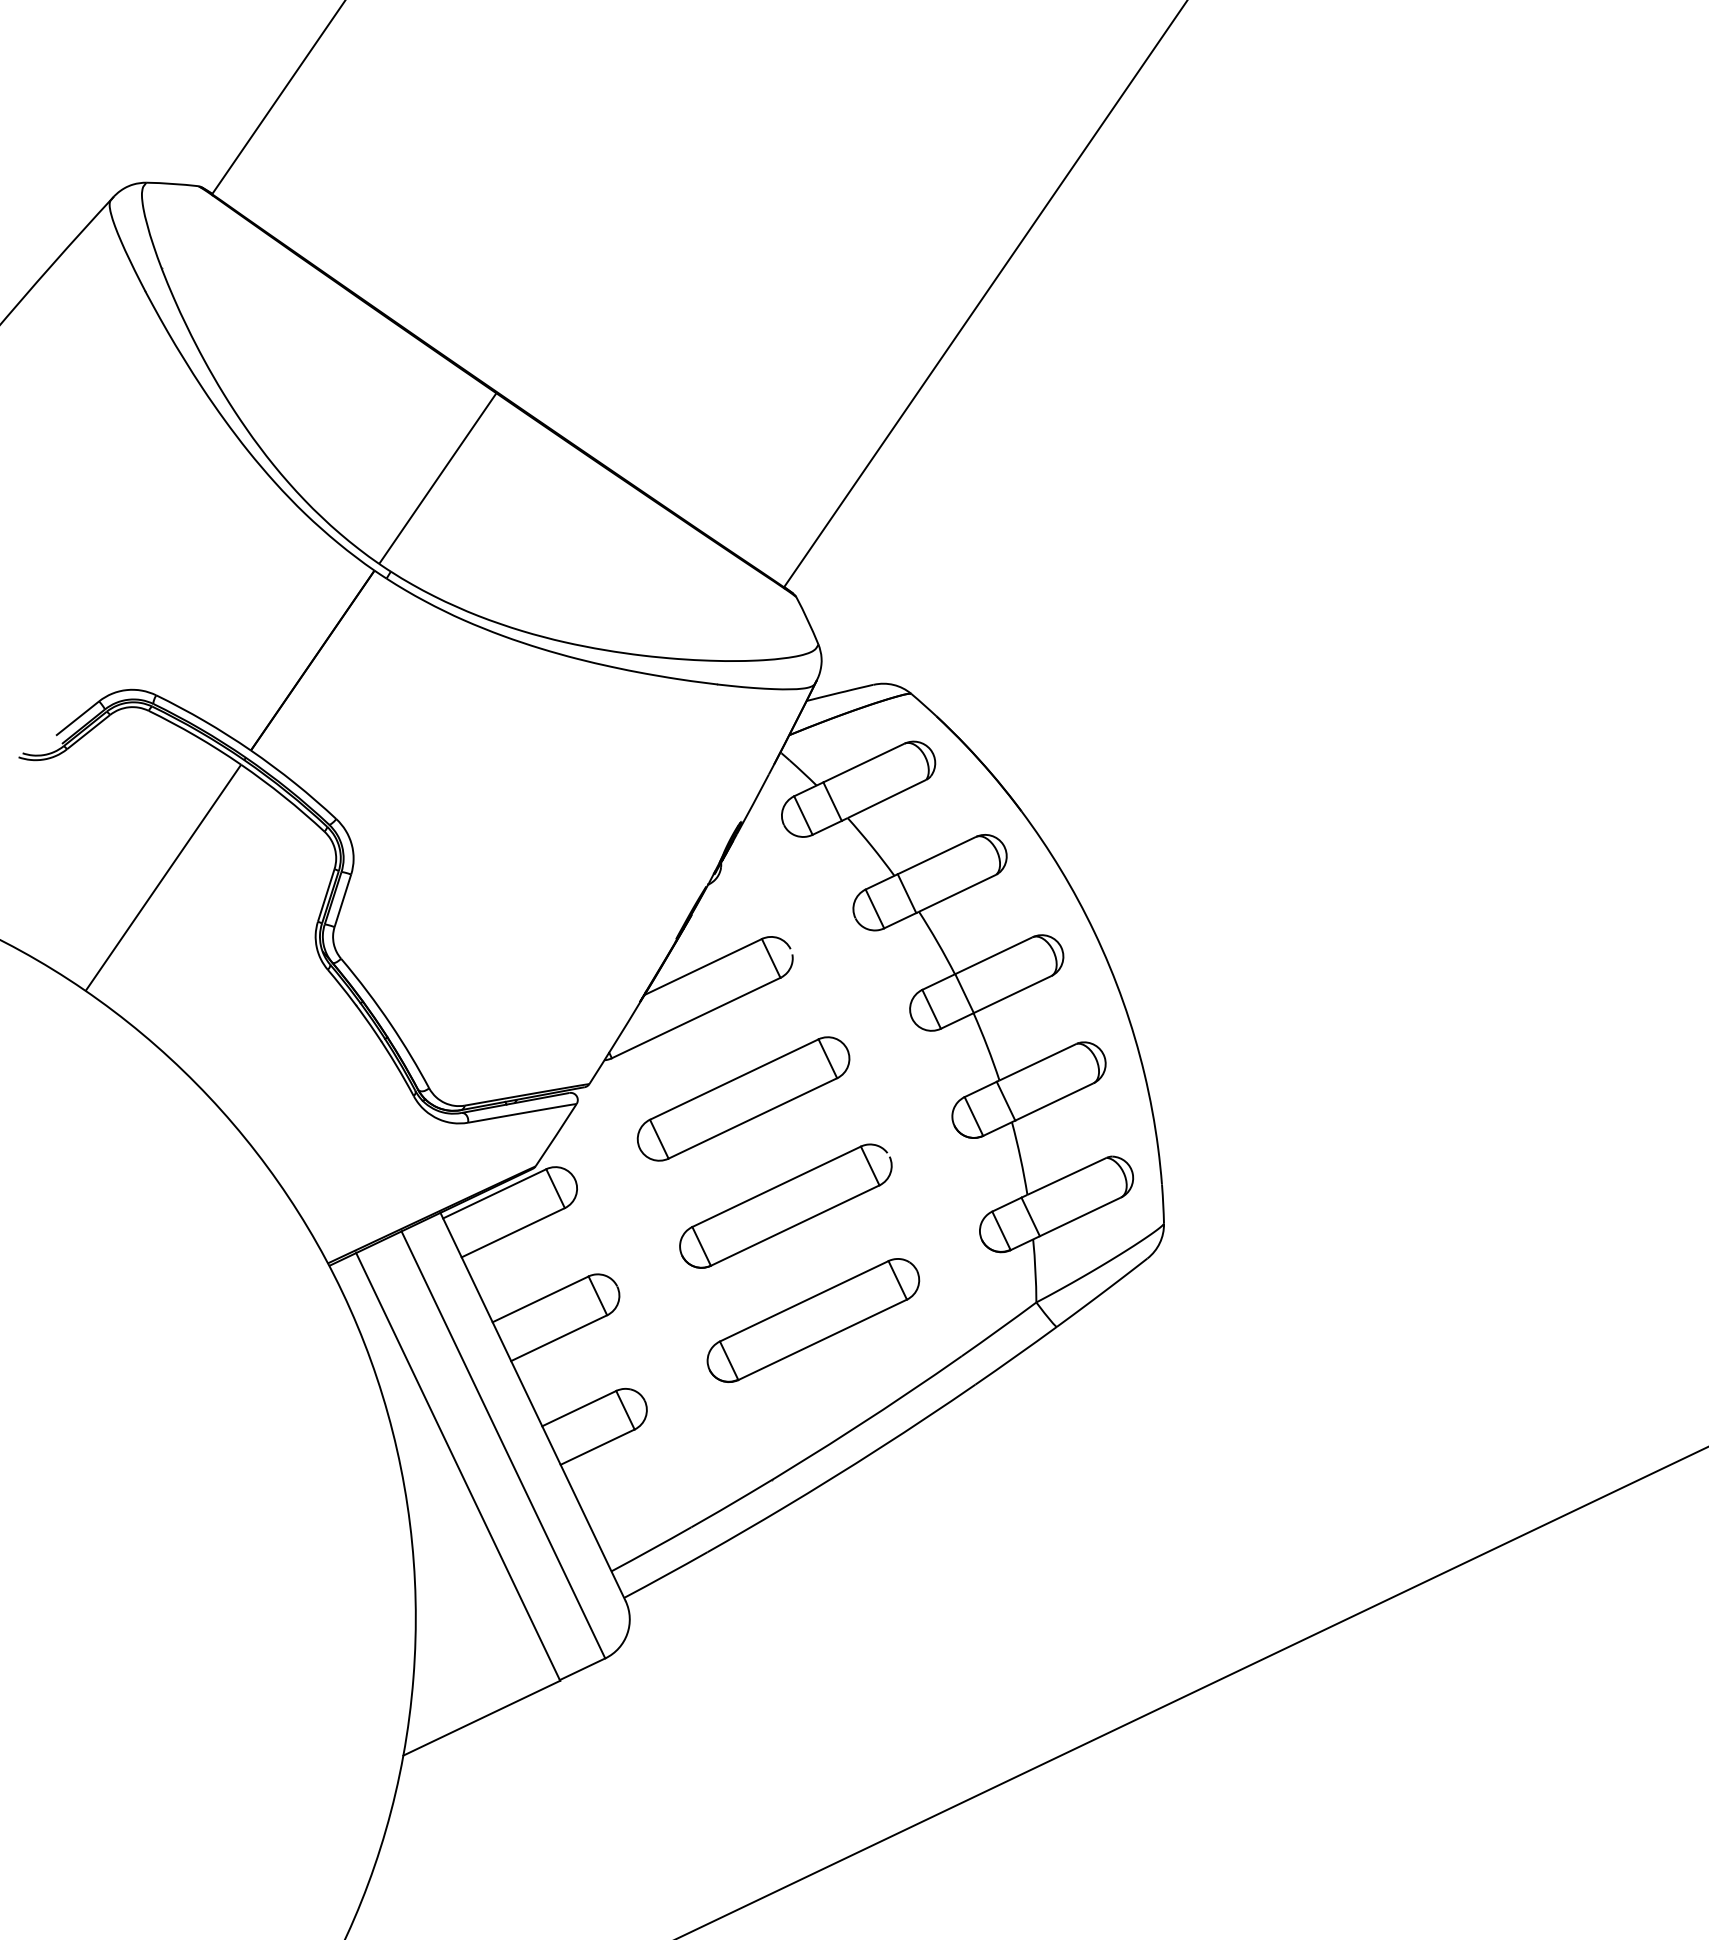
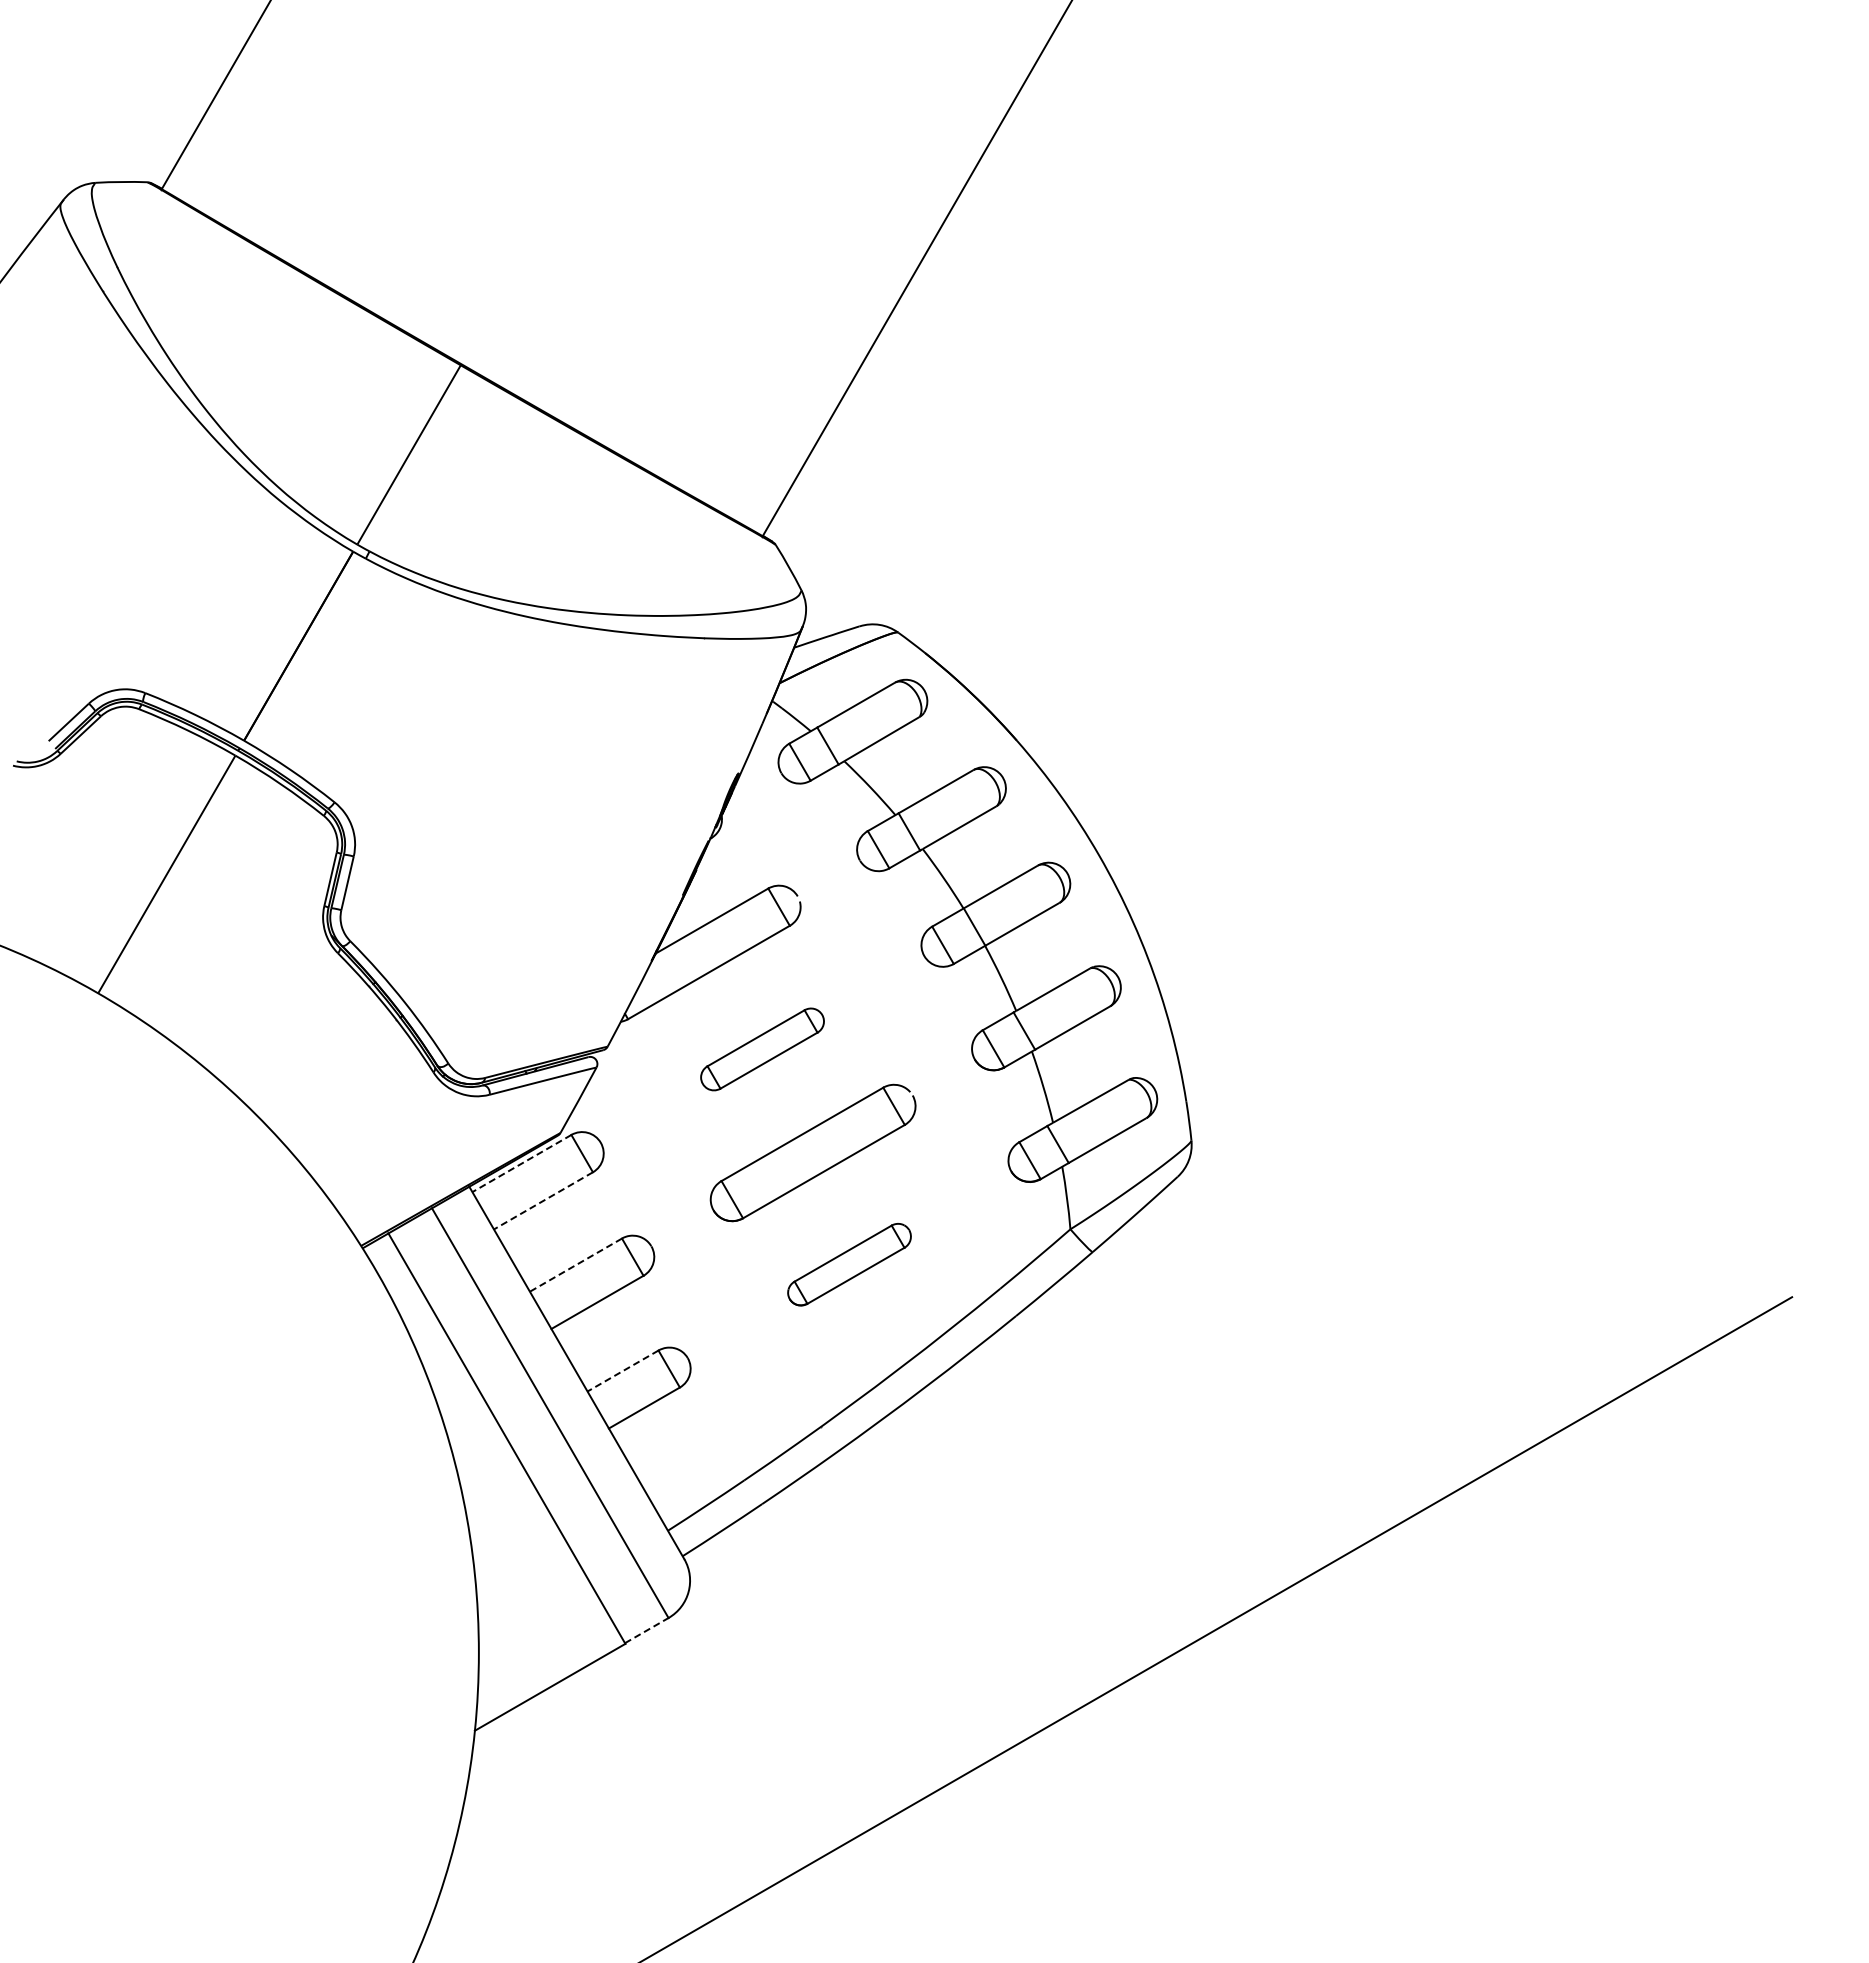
part: (743, 1099) -> (762, 1049), size x0.6
line: (494, 1193) -> (521, 1163), solid -> dashed
line: (513, 1233) -> (543, 1201), solid -> dashed
line: (540, 1299) -> (575, 1265), solid -> dashed
part: (813, 1320) -> (849, 1264), size x0.6
line: (579, 1409) -> (623, 1371), solid -> dashed
line: (583, 1669) -> (647, 1630), solid -> dashed

